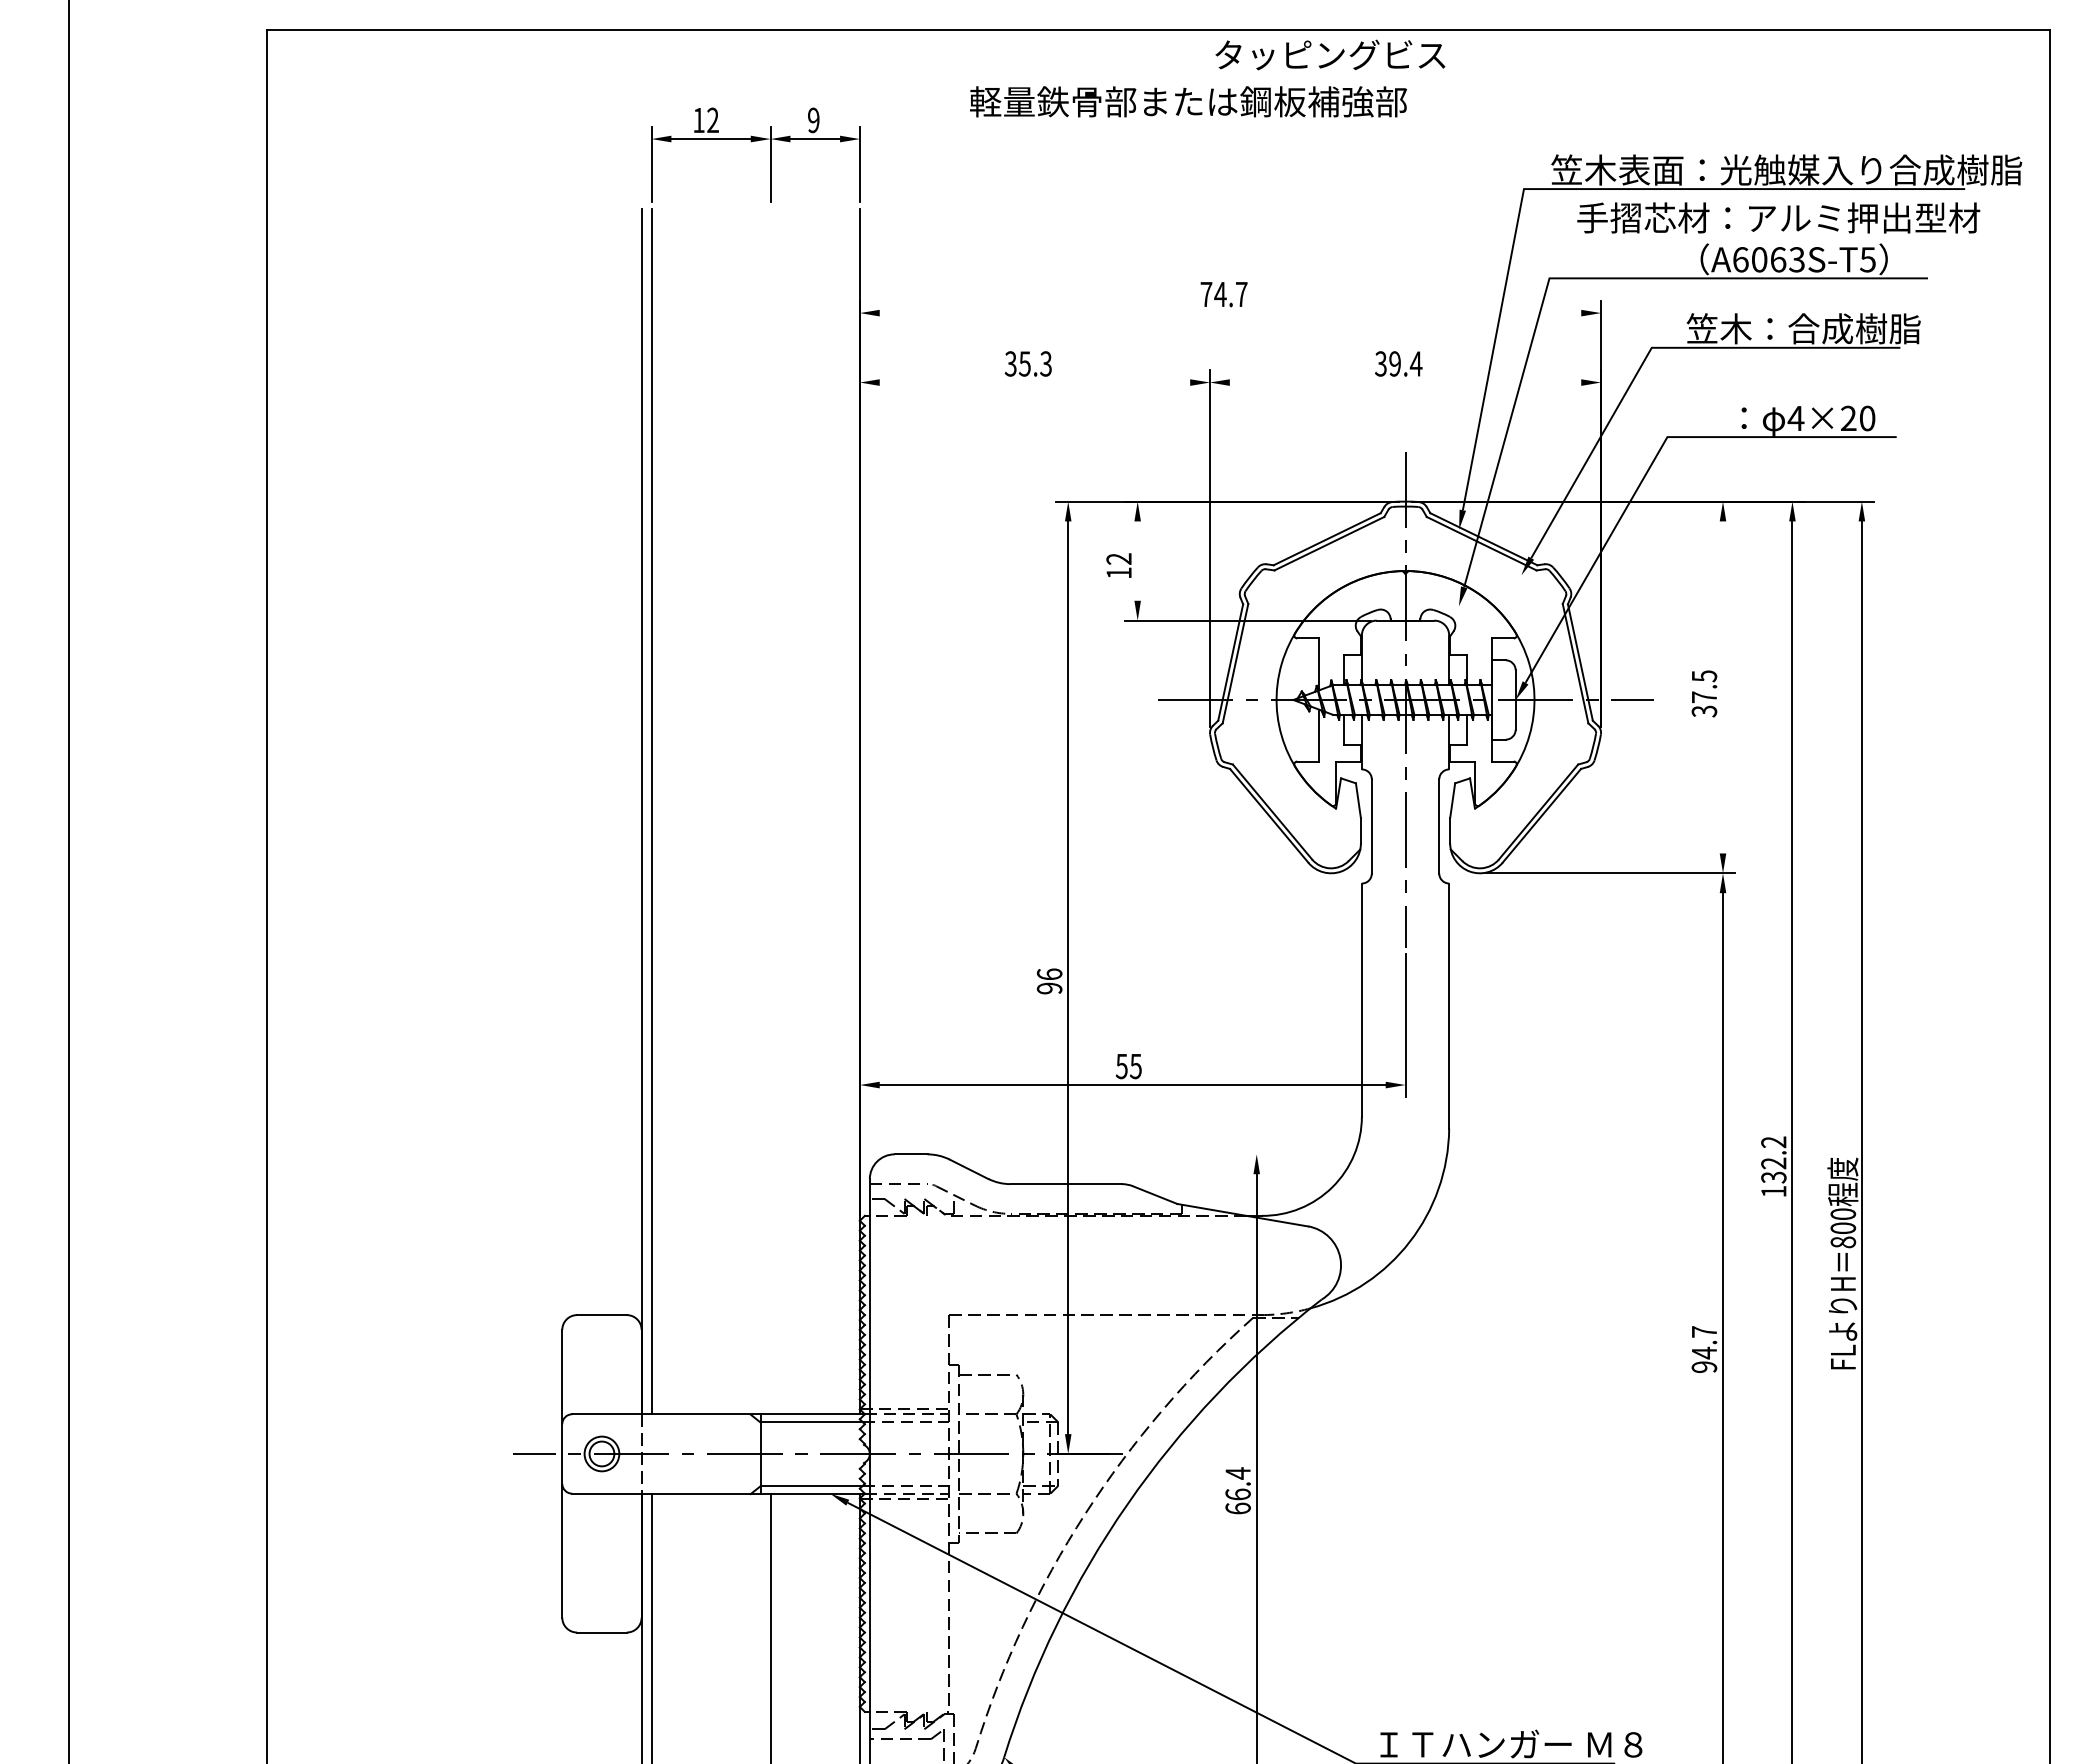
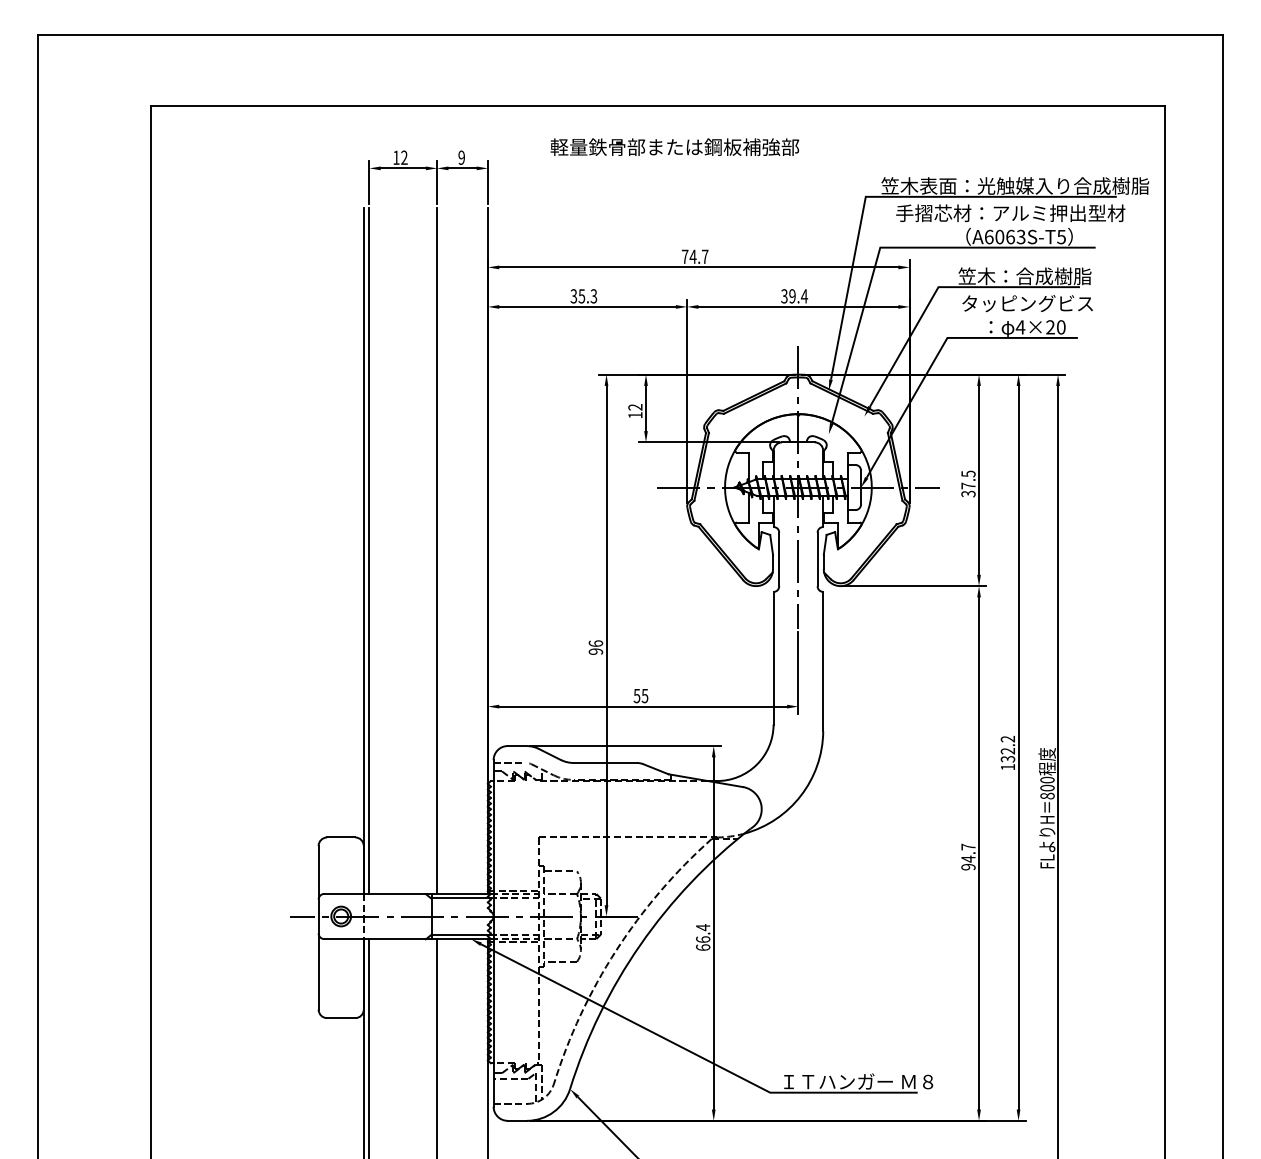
text: (1330, 54) -> (1027, 303), moved
line: (1229, 313) -> (698, 267), added
line: (1034, 381) -> (587, 306), added
line: (1405, 381) -> (798, 306), added
line: (1138, 561) -> (646, 408), added
line: (1723, 685) -> (979, 479), added
line: (771, 810) -> (437, 550), added
line: (1099, 1155) -> (624, 746), added

